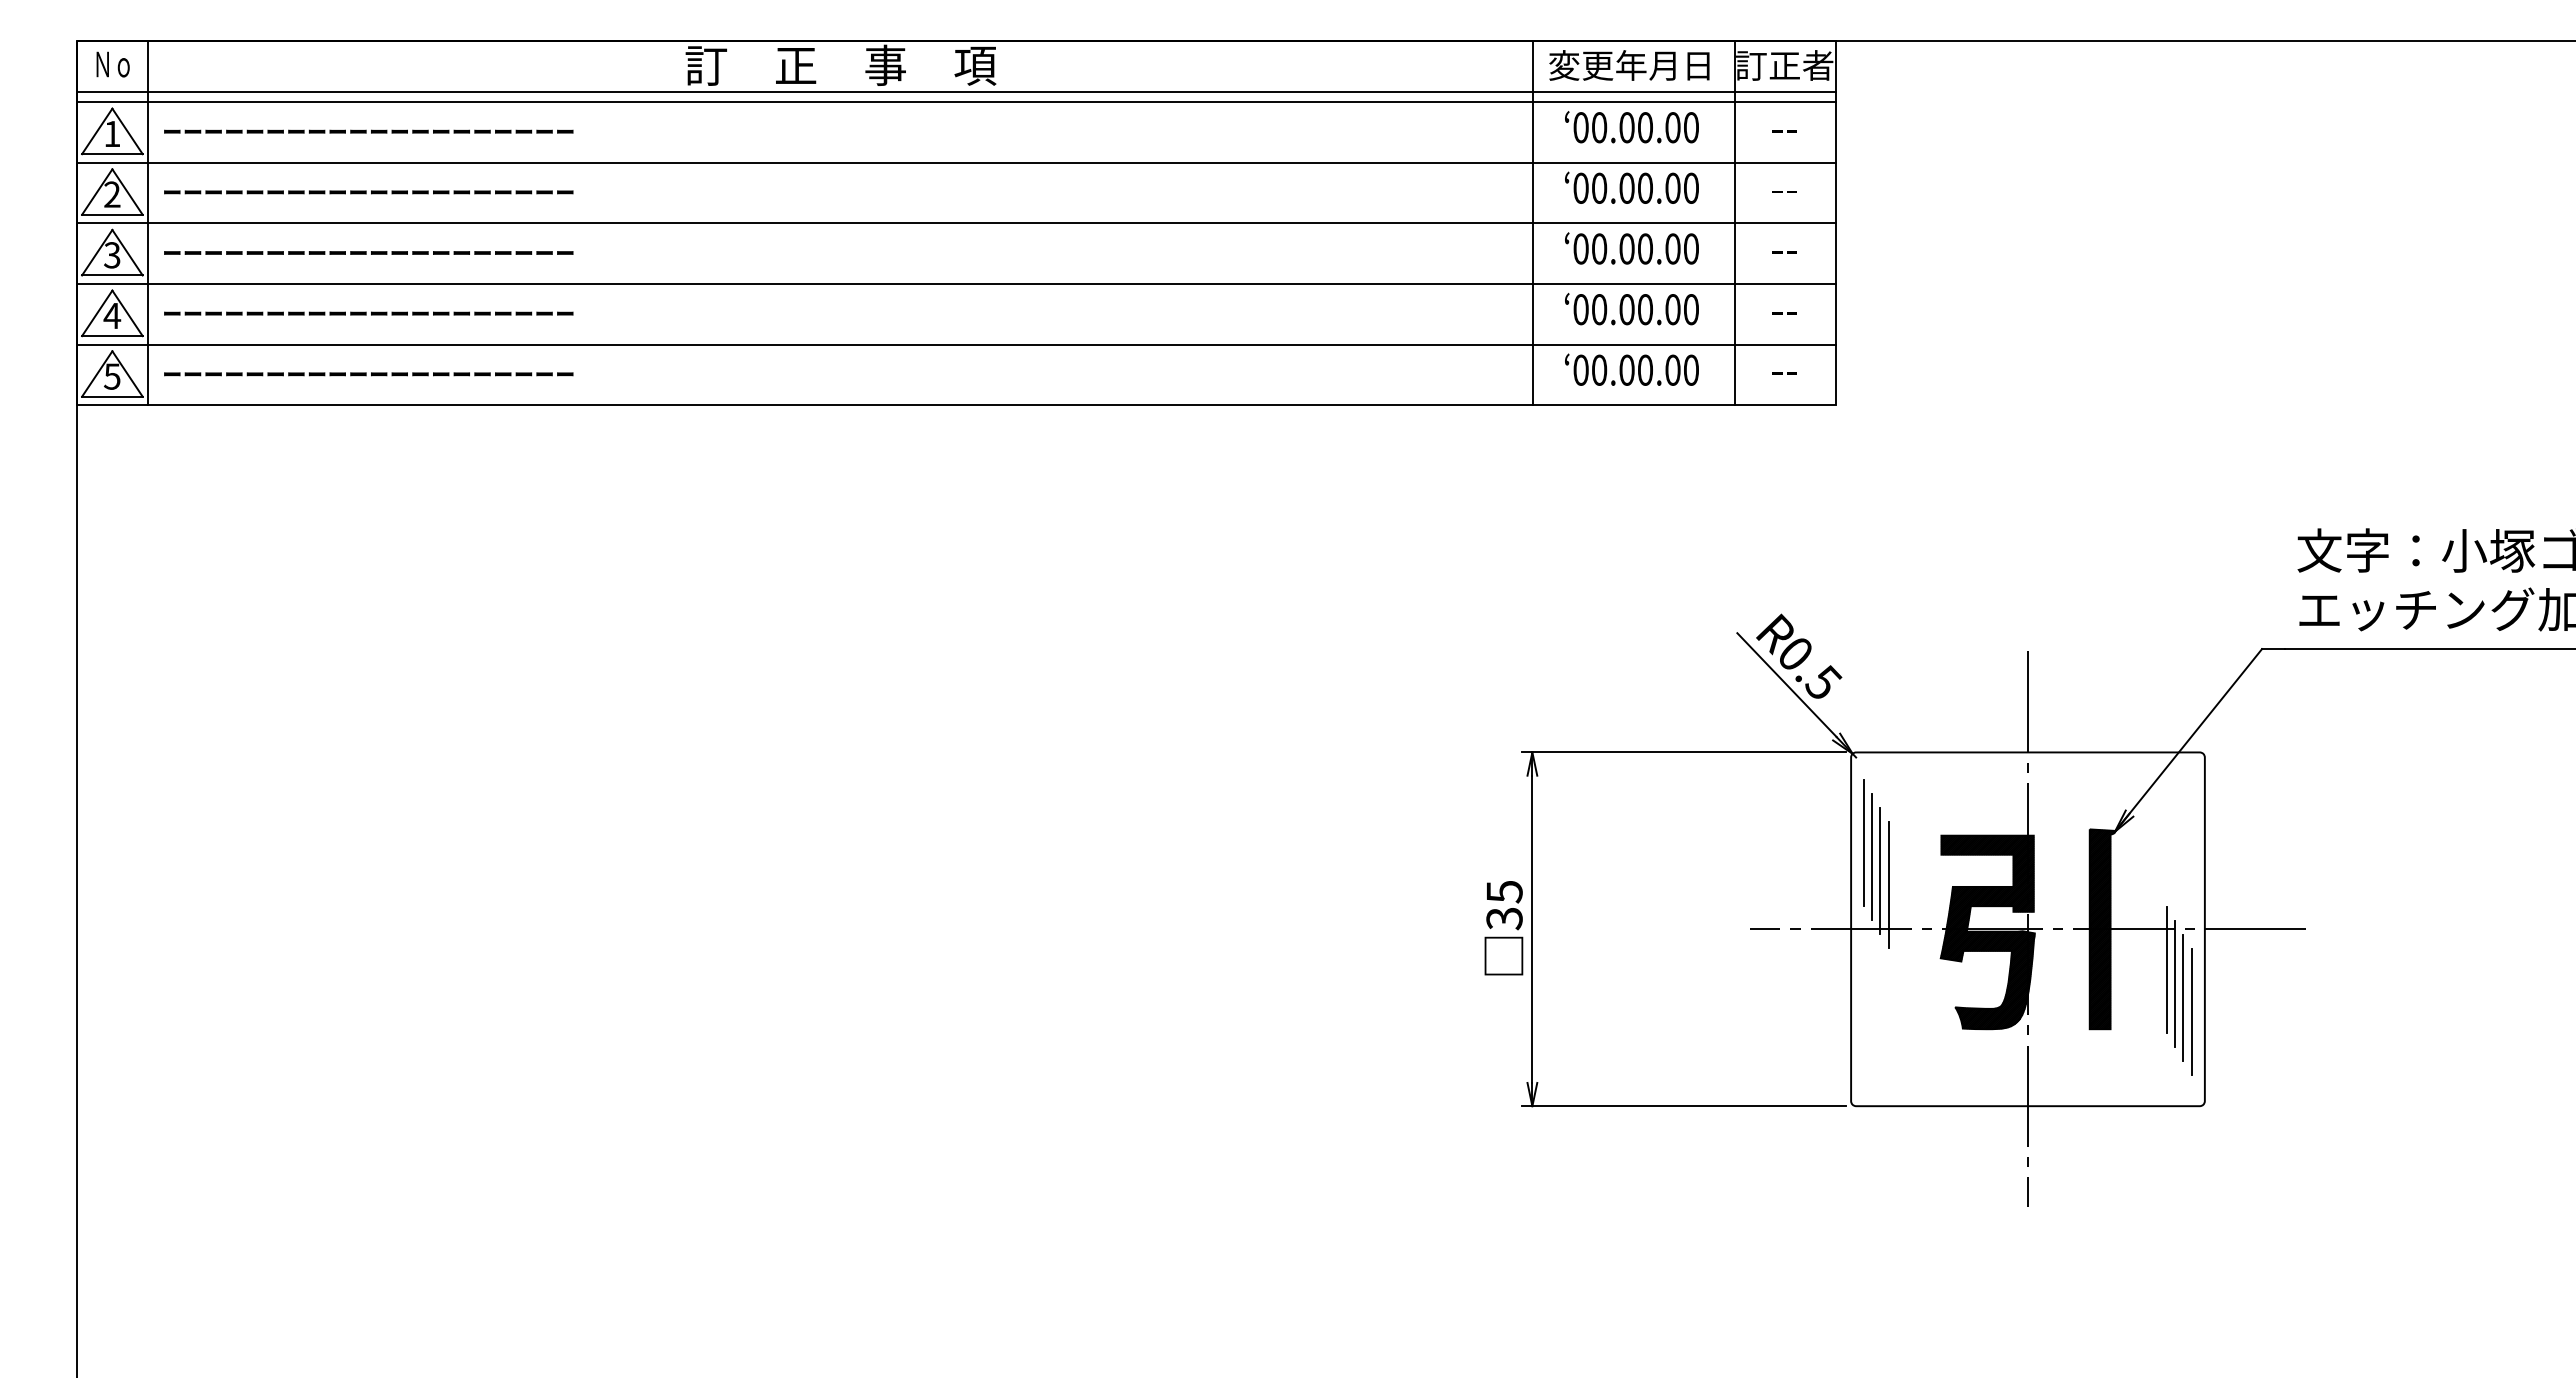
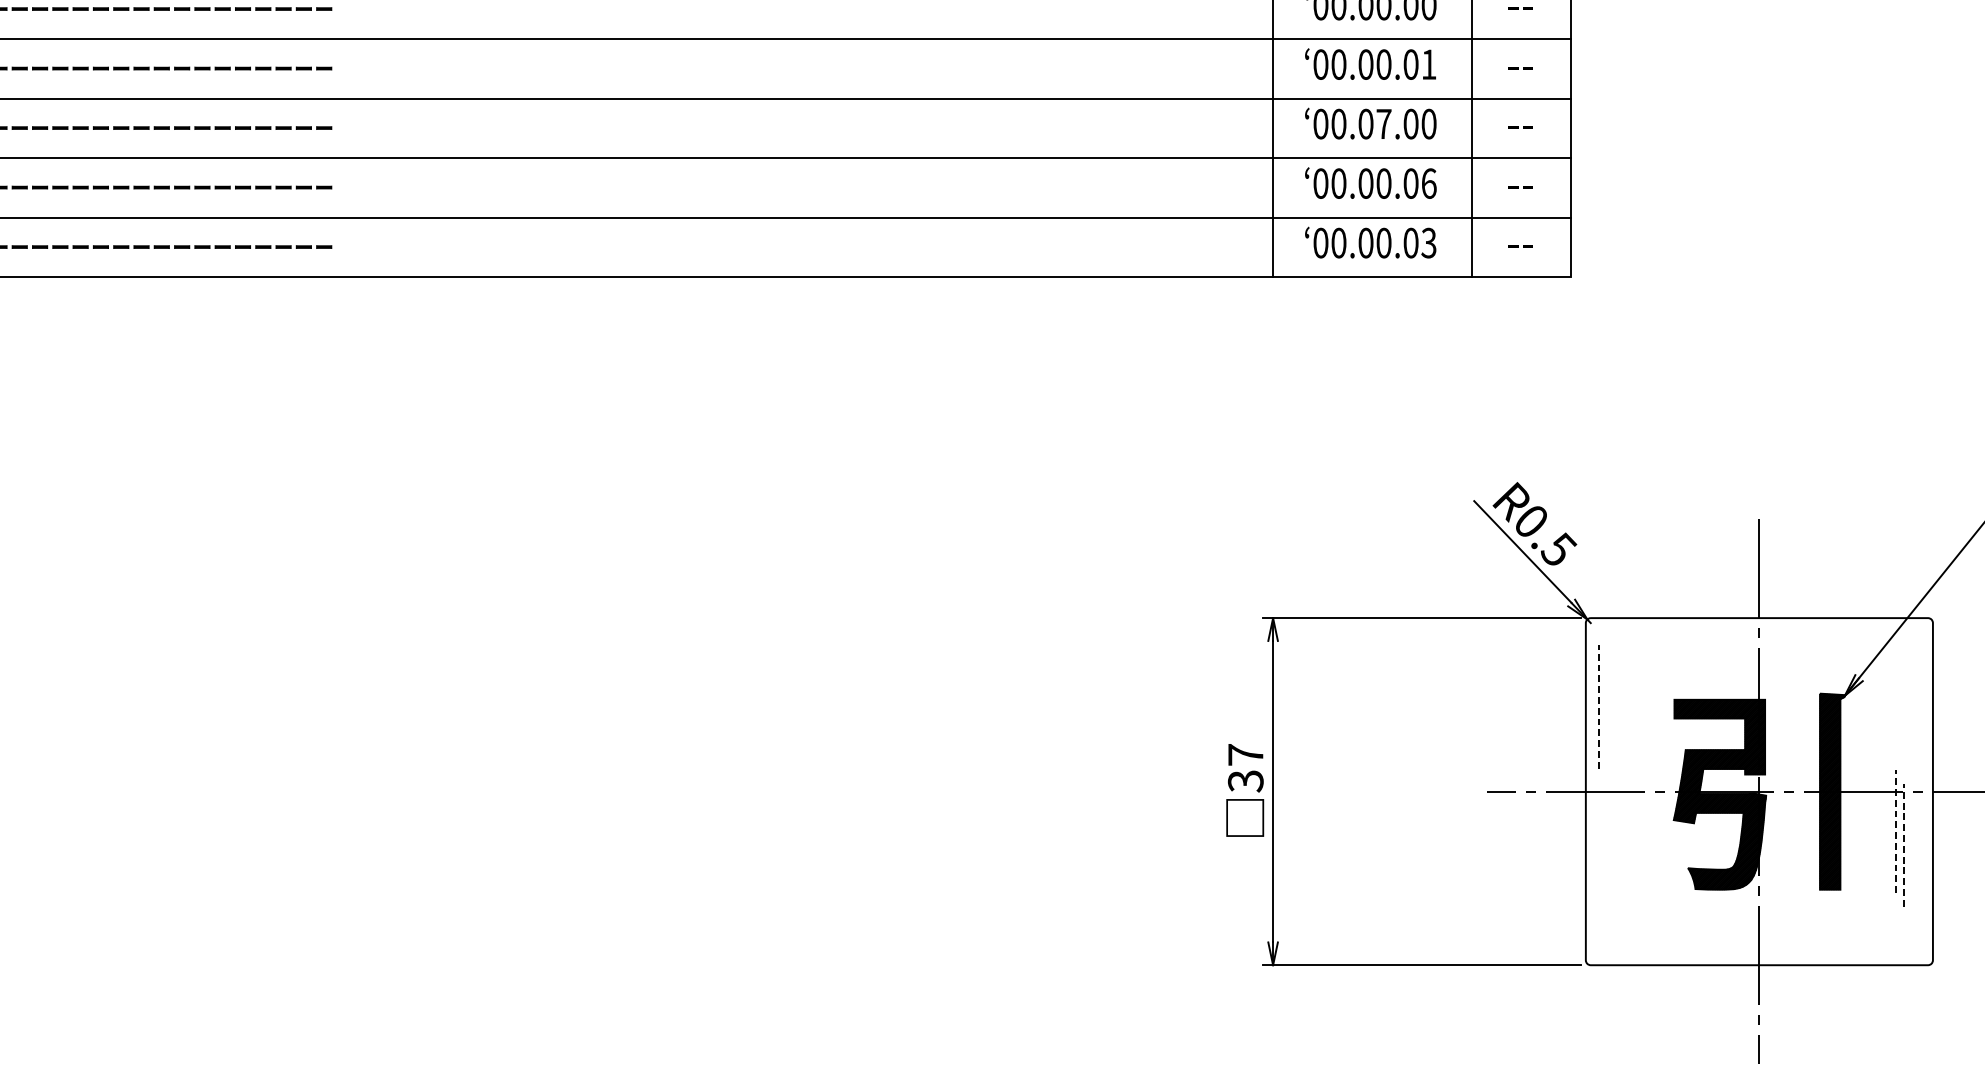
text: (1691, 187) -> (1429, 63), 00.00.00 -> 00.00.01
text: (1645, 248) -> (1384, 123), 00.00.00 -> 00.07.00
text: (1691, 309) -> (1429, 183), 00.00.00 -> 00.00.06
text: (1690, 369) -> (1428, 242), 00.00.00 -> 00.00.03
line: (1864, 842) -> (1598, 706), solid -> dashed
line: (1872, 856) -> (1606, 720), removed
line: (1880, 870) -> (1614, 733), removed
line: (1888, 884) -> (1622, 747), removed
text: (1504, 891) -> (1245, 754), 35 -> 37
line: (2167, 969) -> (1896, 831), solid -> dashed
line: (2175, 983) -> (1904, 844), solid -> dashed
line: (2183, 997) -> (1911, 858), removed
line: (2191, 1011) -> (1919, 872), removed

